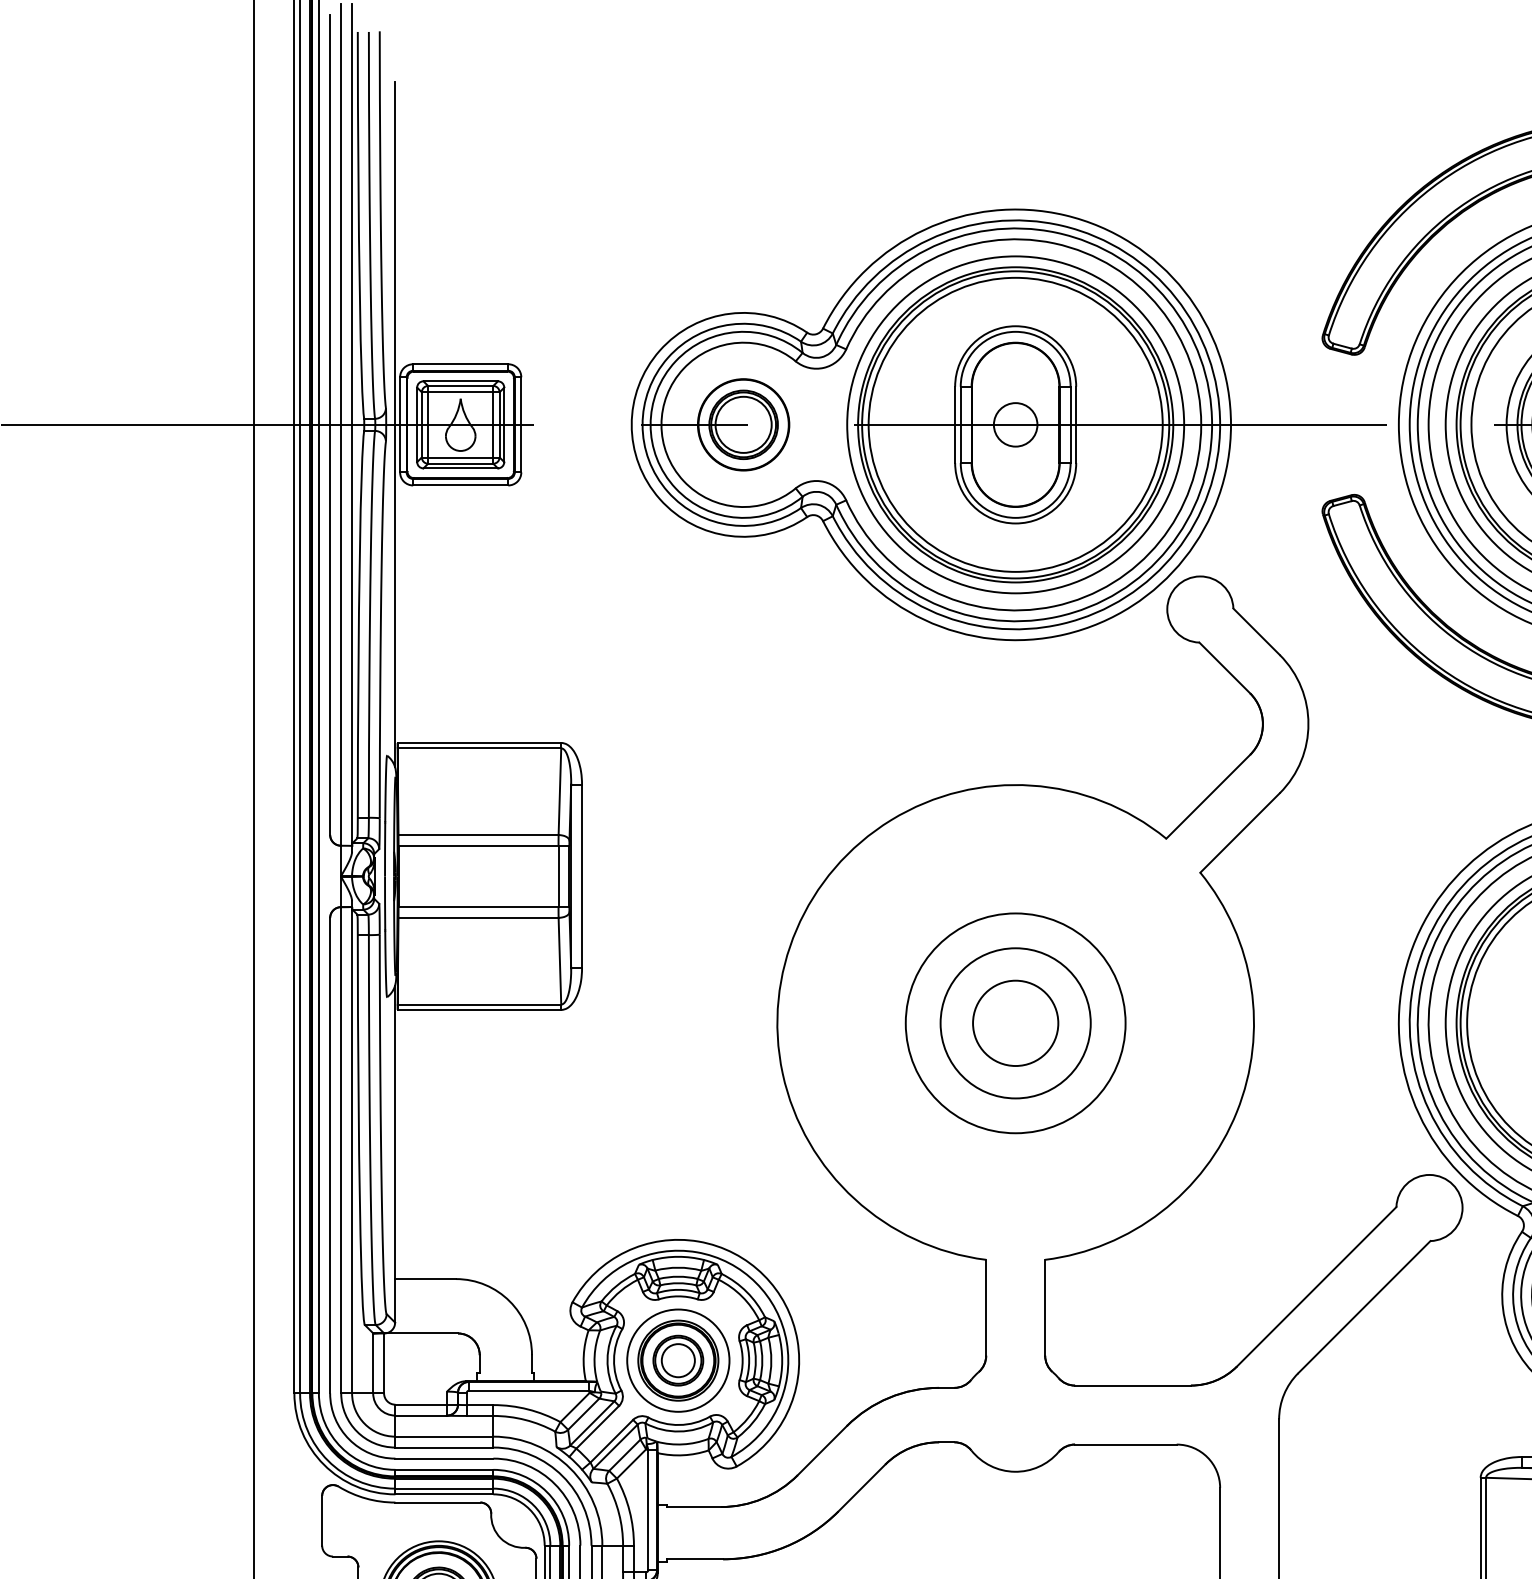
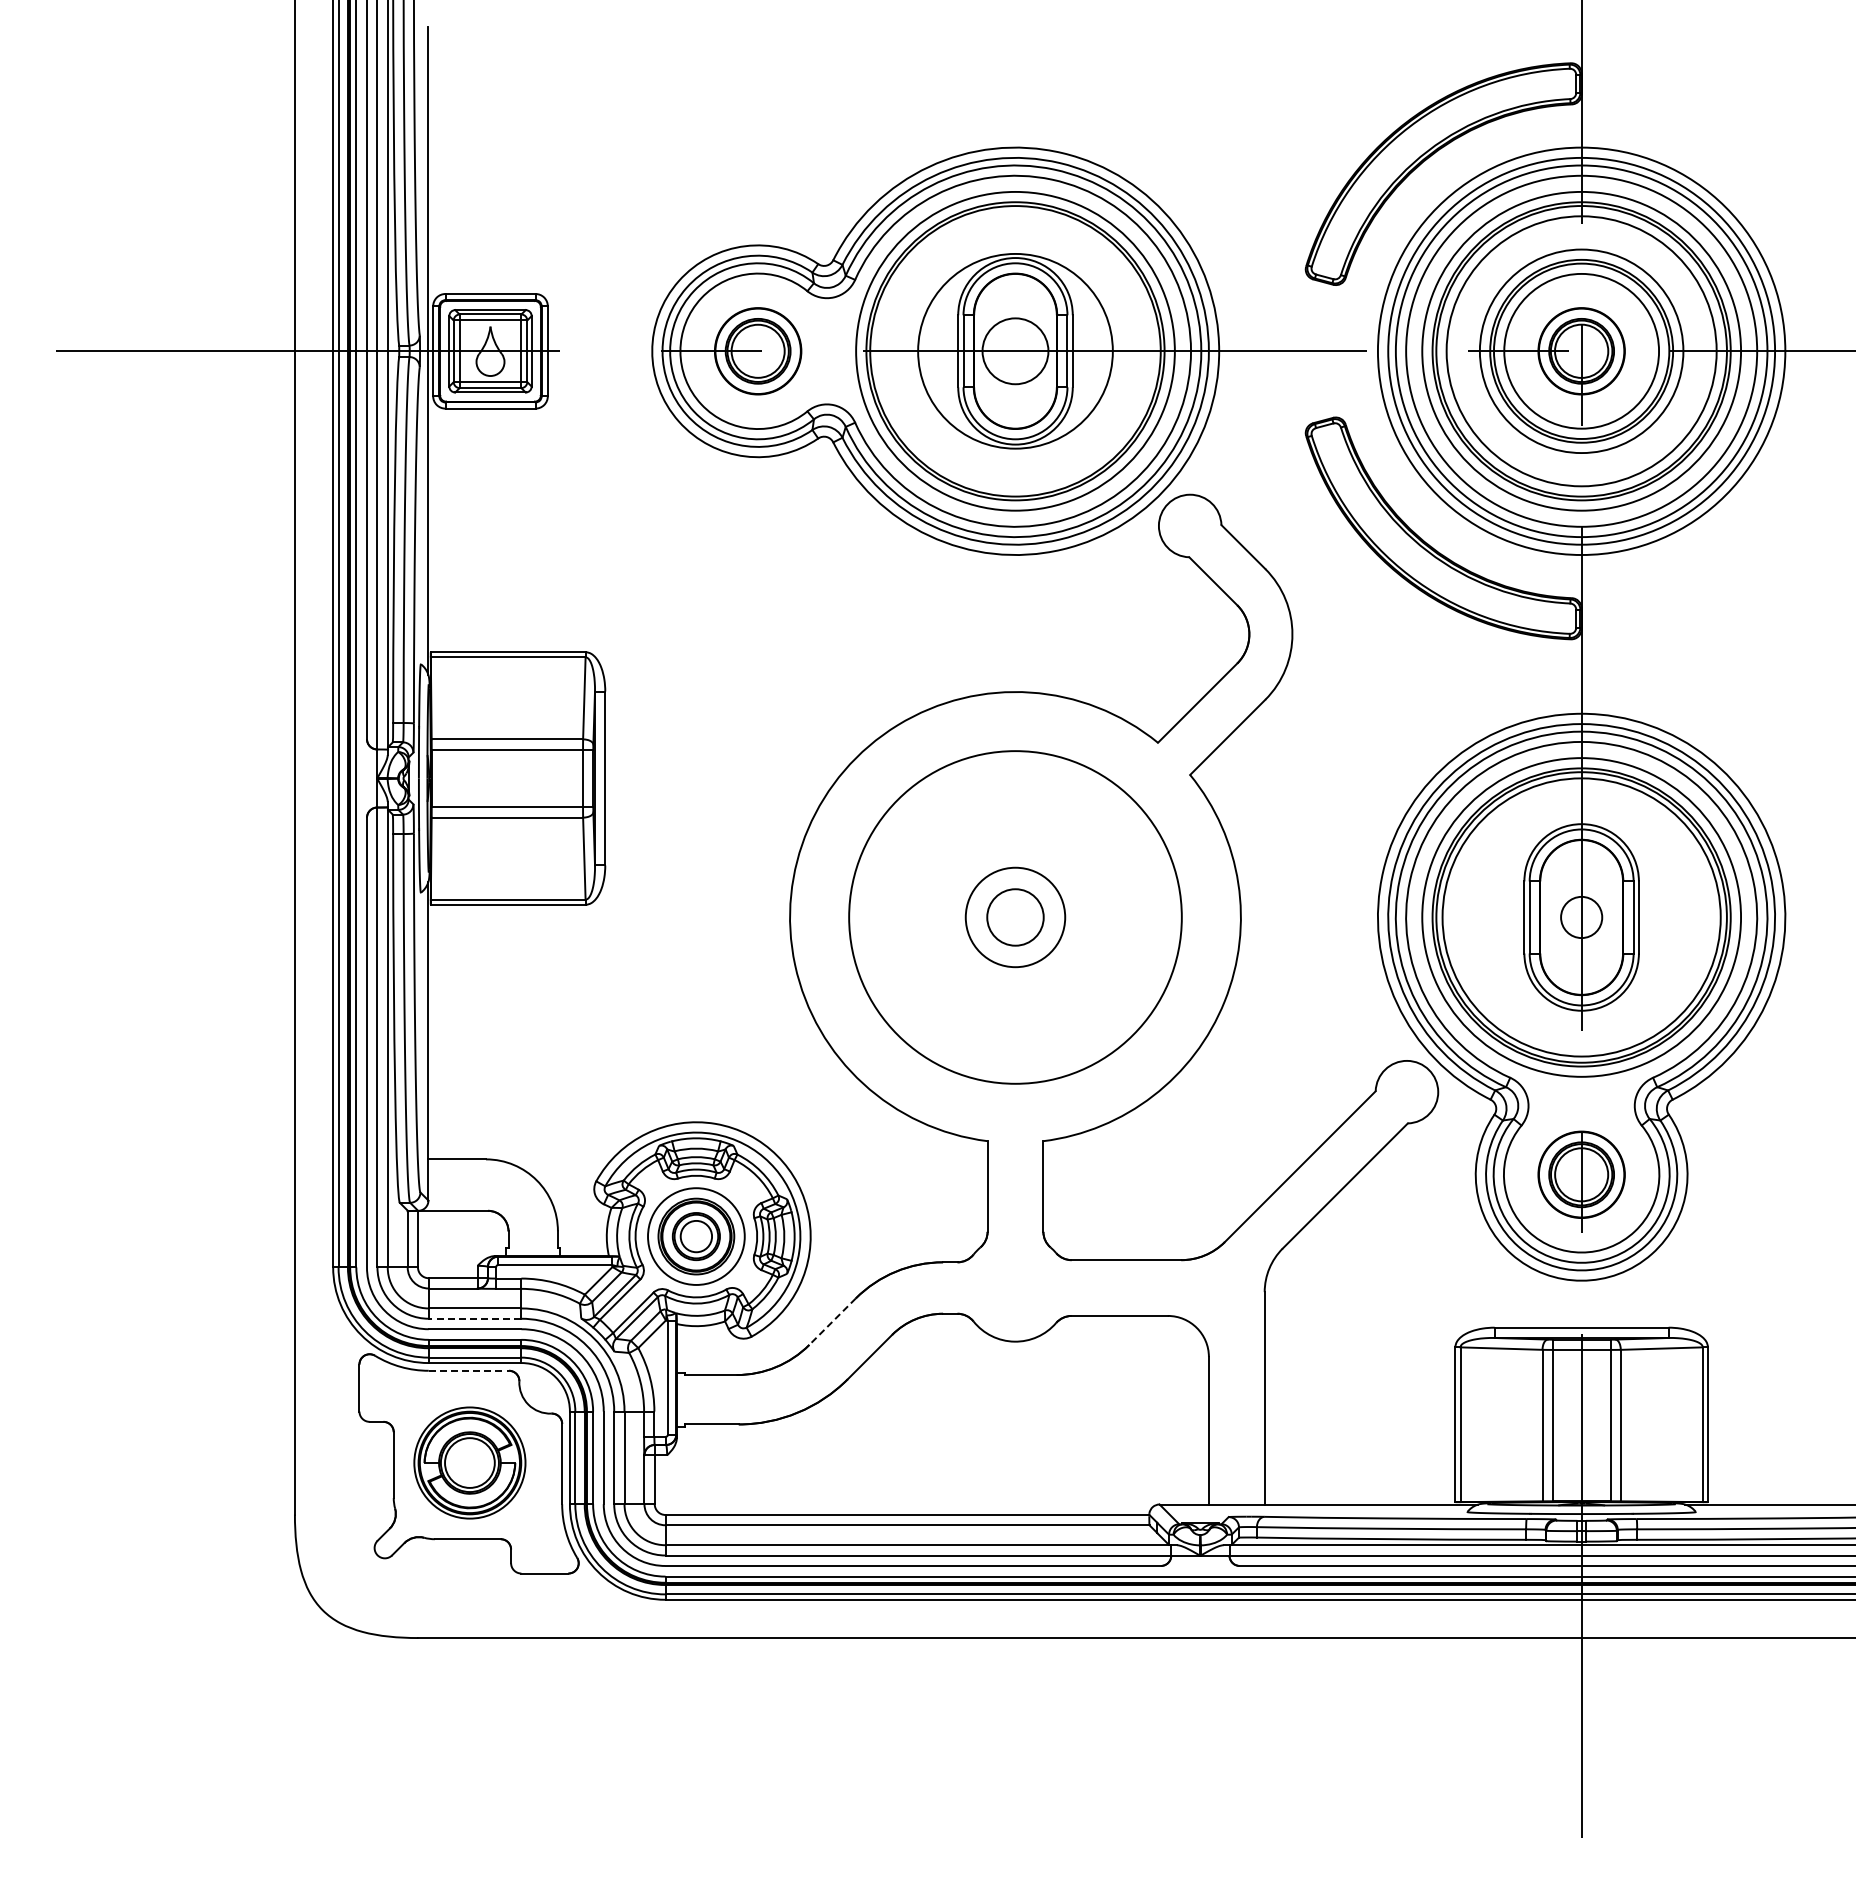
circle: (1015, 424) -> (1015, 350), size x1.6
circle: (1015, 425) -> (1015, 351), size x0.7
circle: (1015, 1023) -> (1015, 917), size x0.7
circle: (1015, 1023) -> (1015, 917), size x0.7
circle: (1015, 1023) -> (1015, 917), size x1.6
line: (443, 1447) -> (474, 1318), solid -> dashed
line: (822, 1450) -> (832, 1321), solid -> dashed
line: (438, 1502) -> (469, 1370), solid -> dashed

